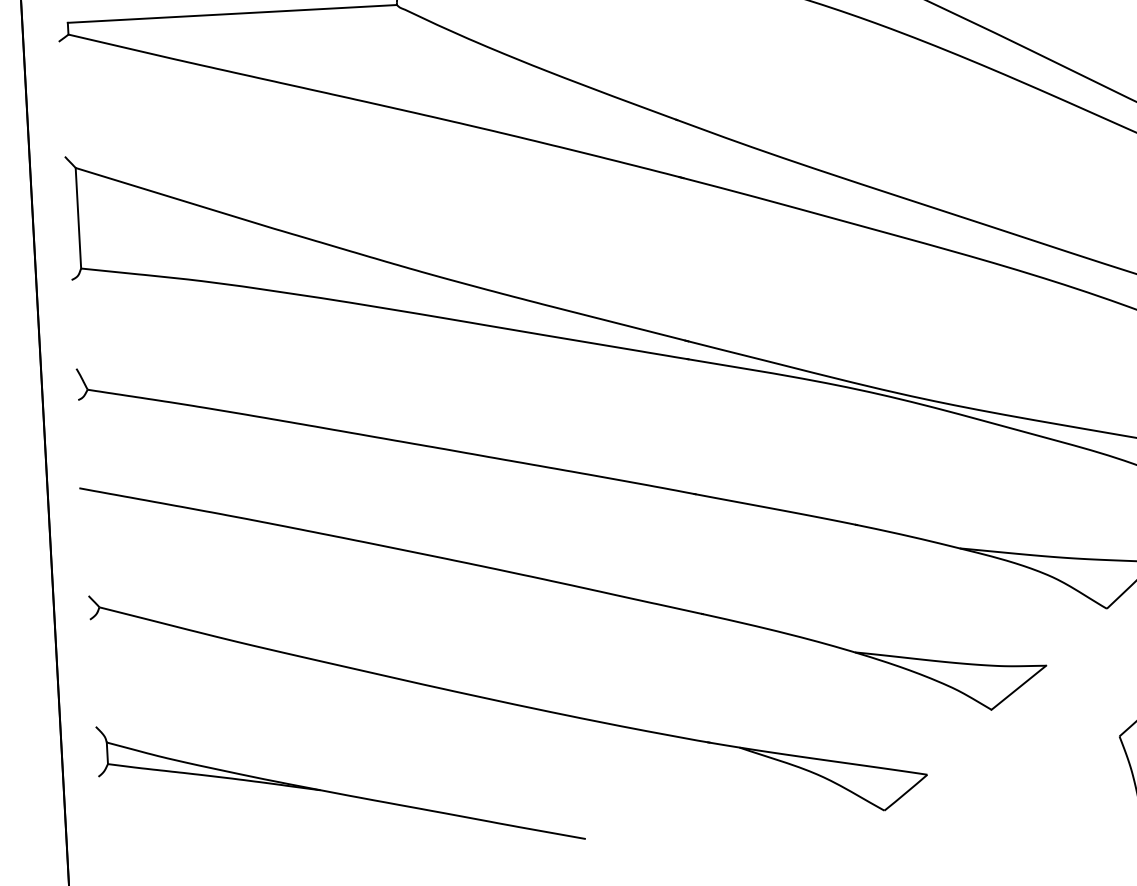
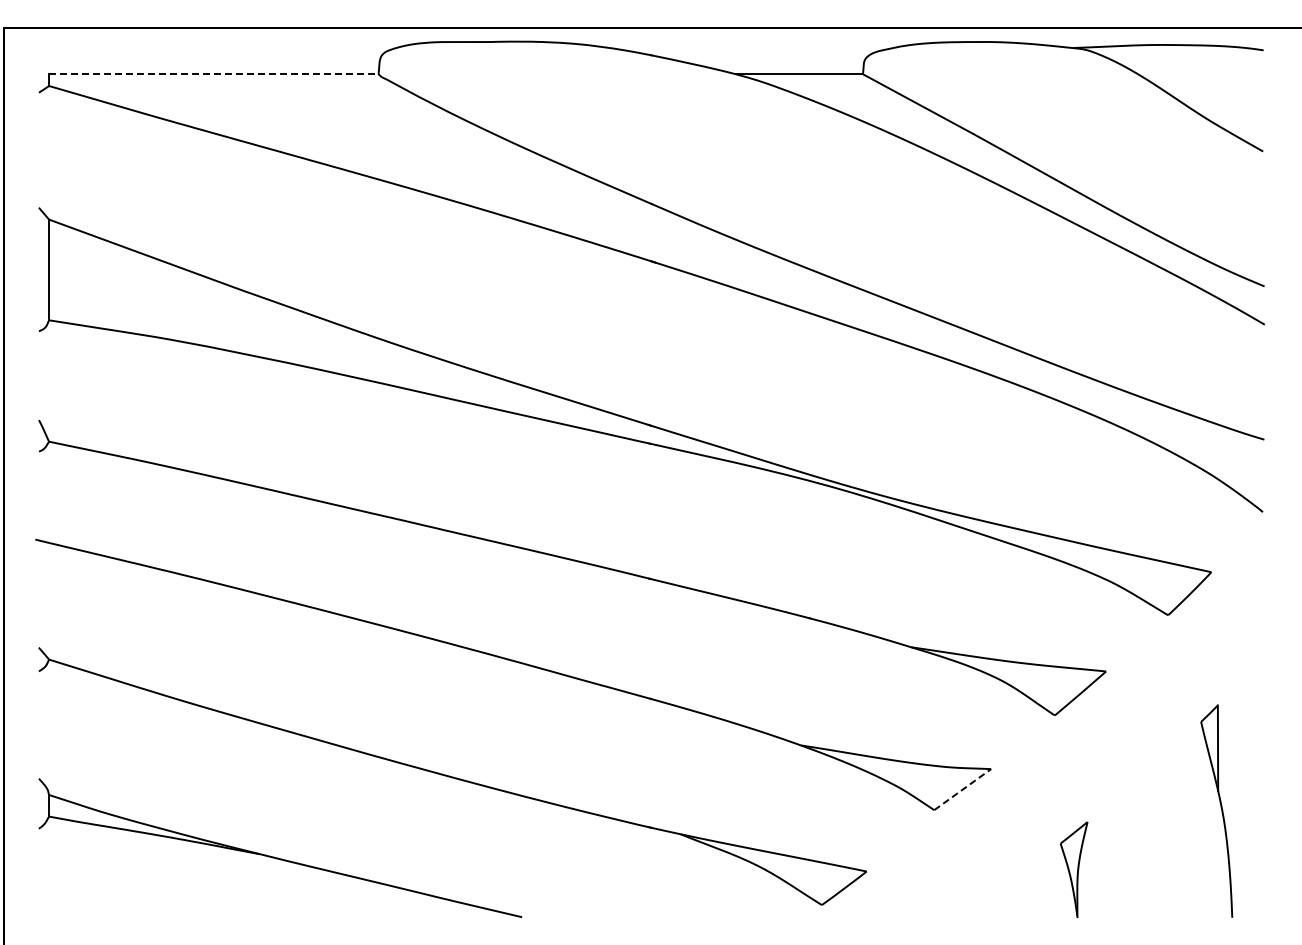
line: (232, 14) -> (213, 74), solid -> dashed
line: (1019, 687) -> (963, 789), solid -> dashed

